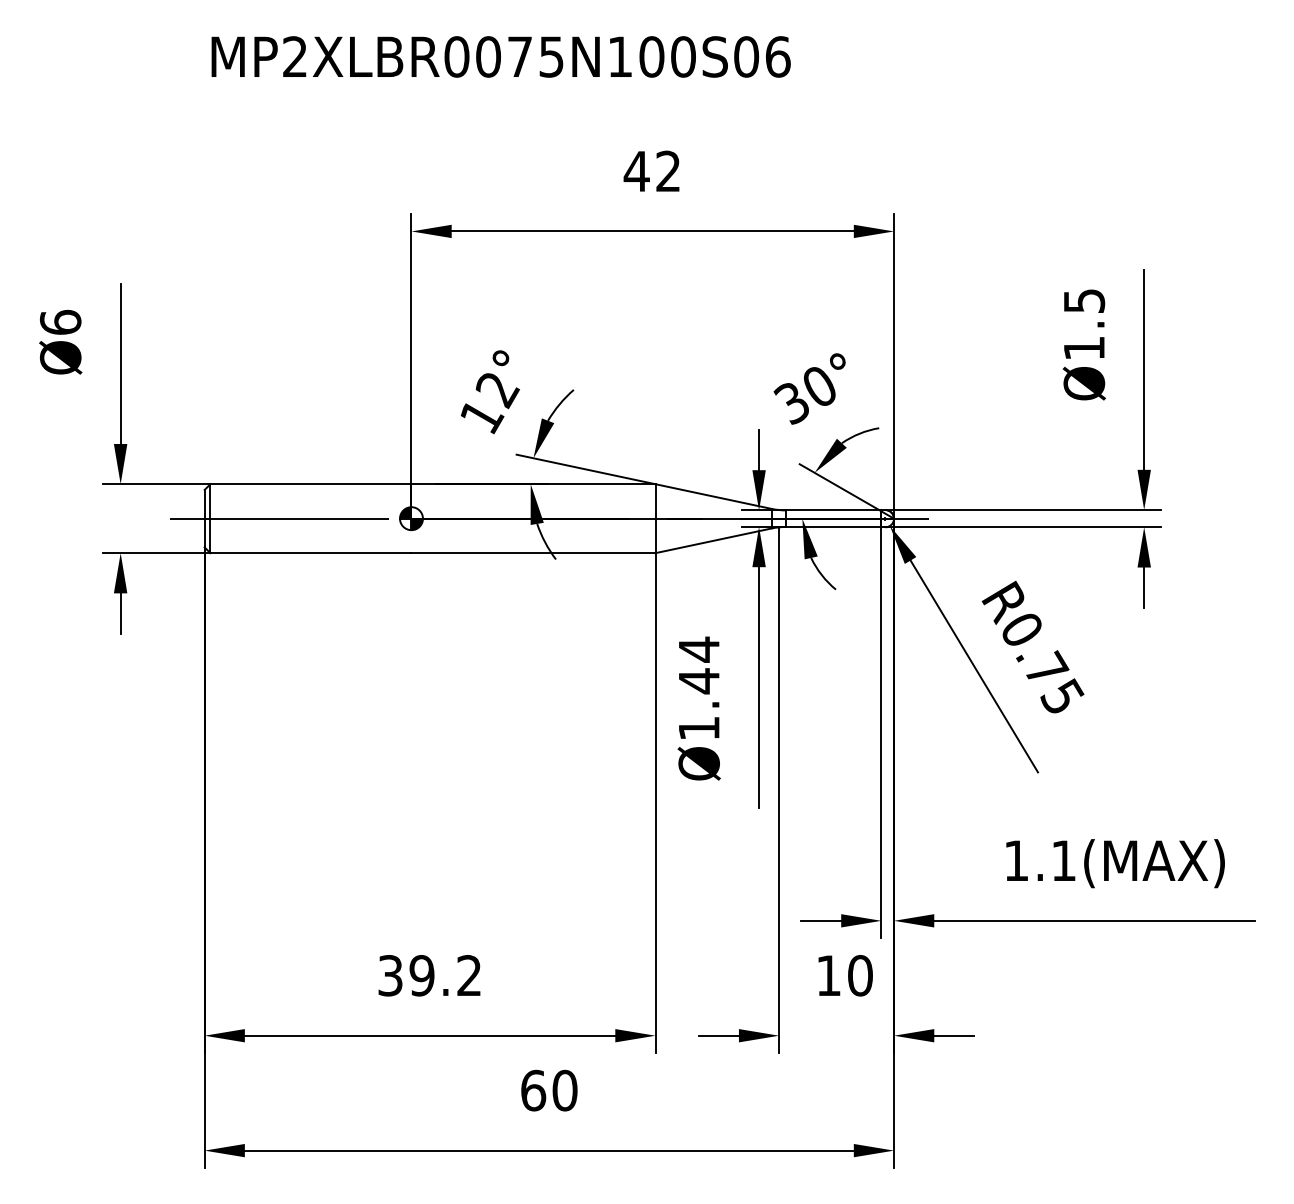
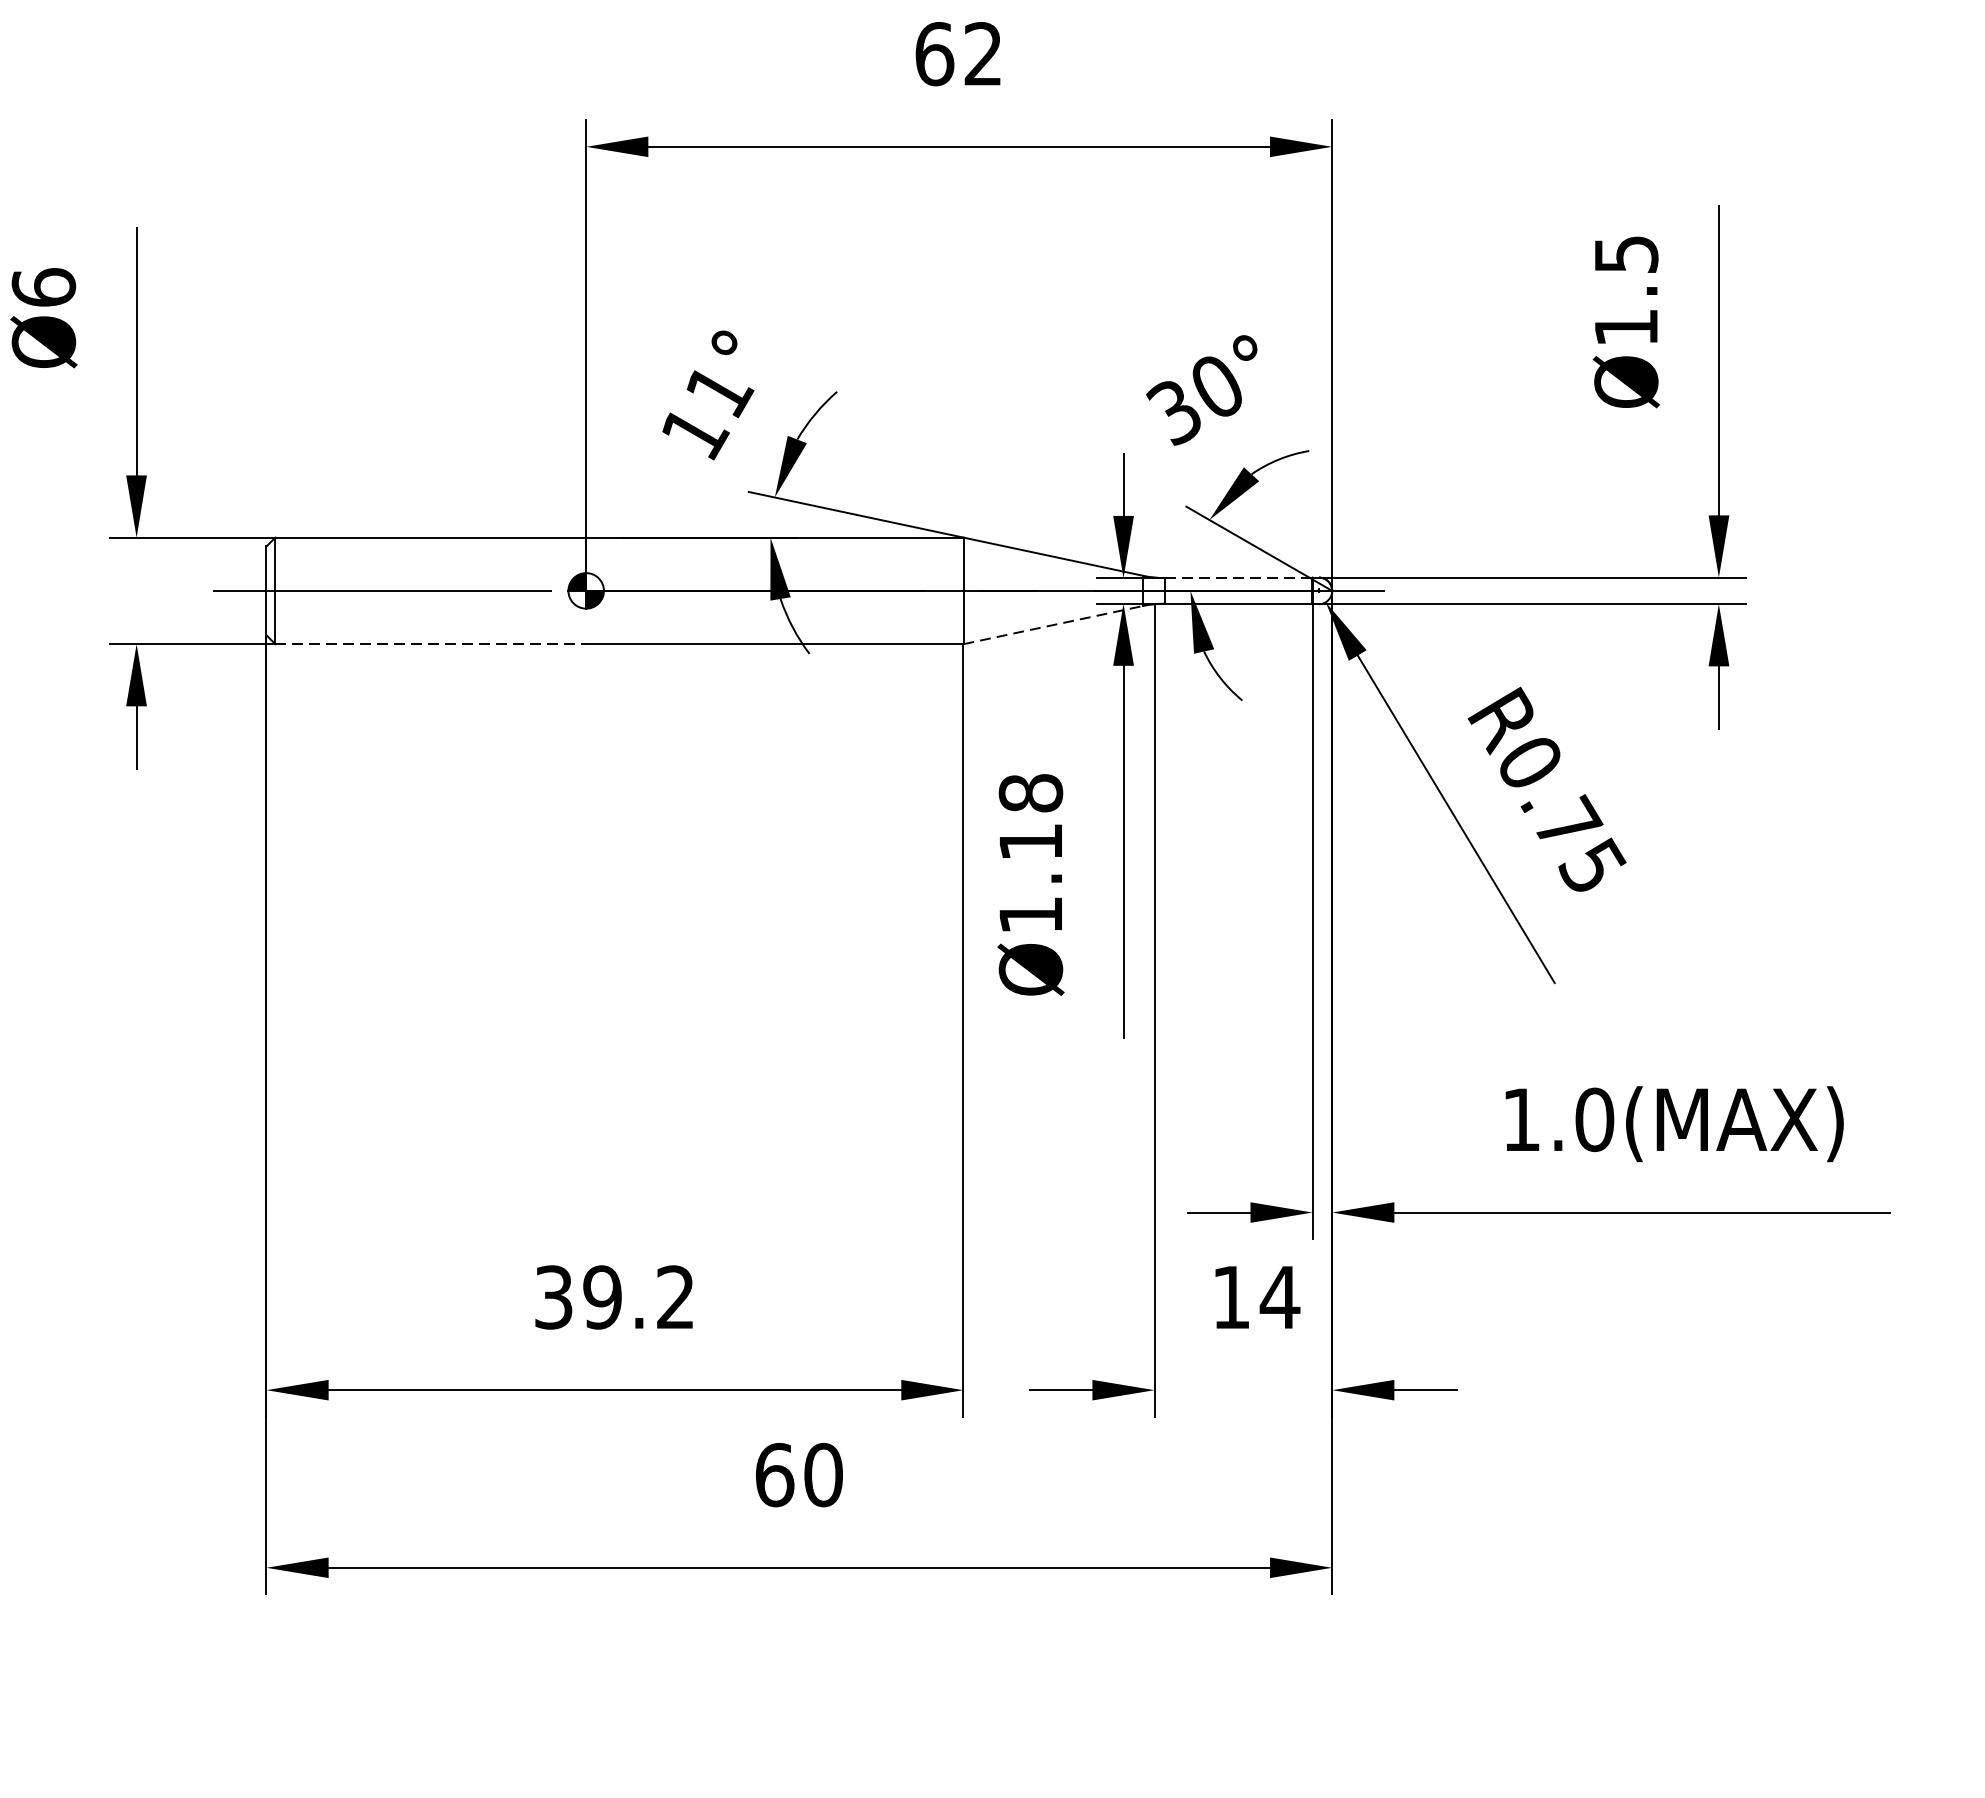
text: (636, 171) -> (934, 54), 42 -> 62
text: (497, 391) -> (719, 394), 12° -> 11°
line: (833, 510) -> (1238, 578), solid -> dashed
line: (714, 540) -> (1054, 624), solid -> dashed
line: (310, 553) -> (430, 644), solid -> dashed
text: (698, 665) -> (1029, 817), Ø1.44 -> Ø1.18
text: (1063, 860) -> (1594, 1119), 1.1(MAX) -> 1.0(MAX)
text: (860, 975) -> (1280, 1297), 10 -> 14

